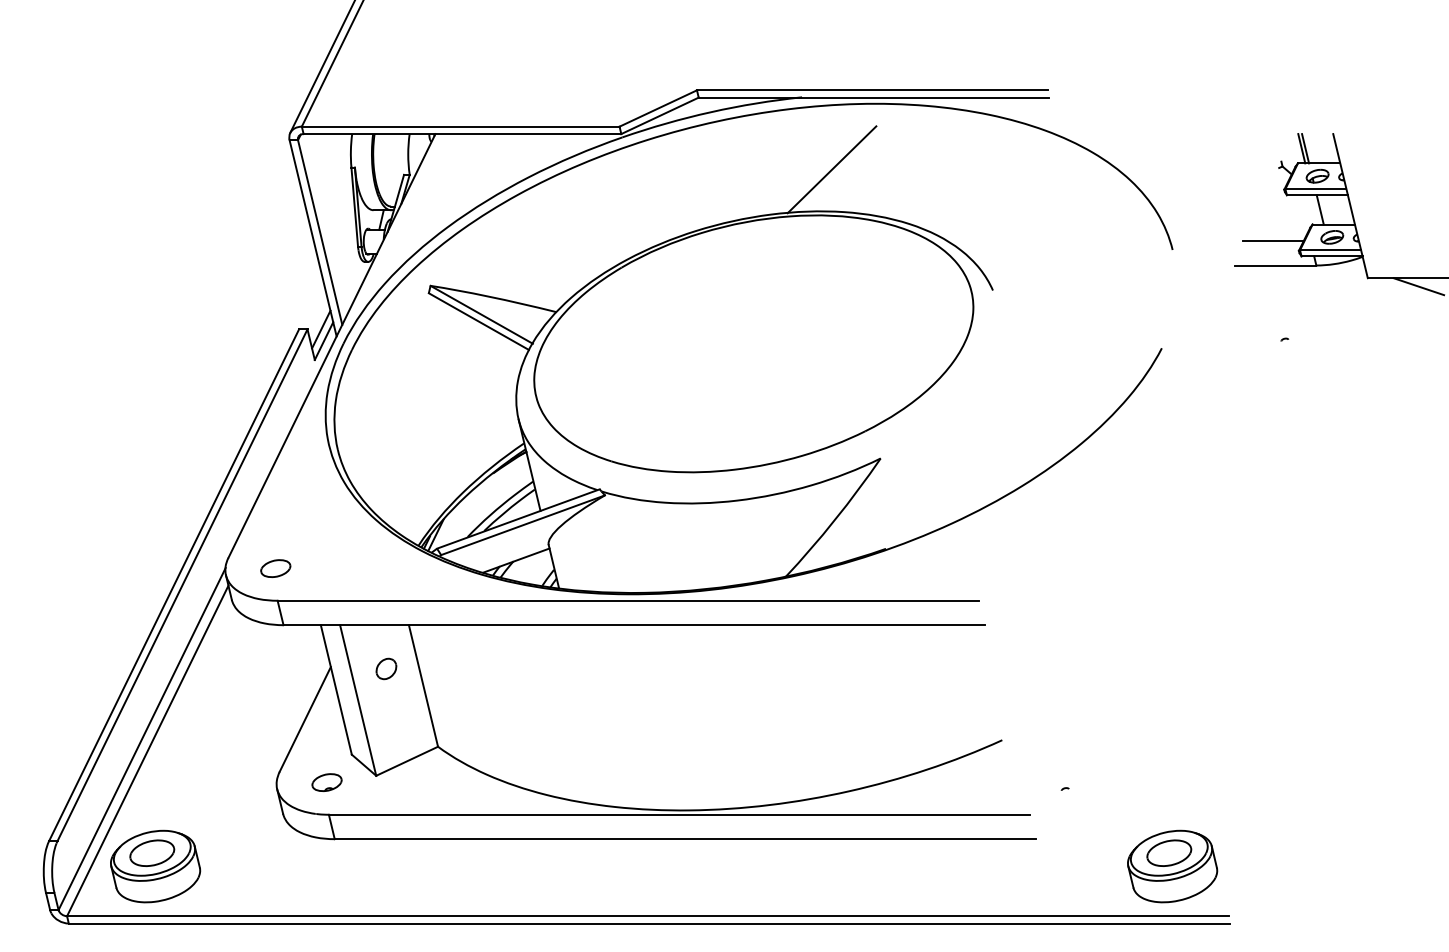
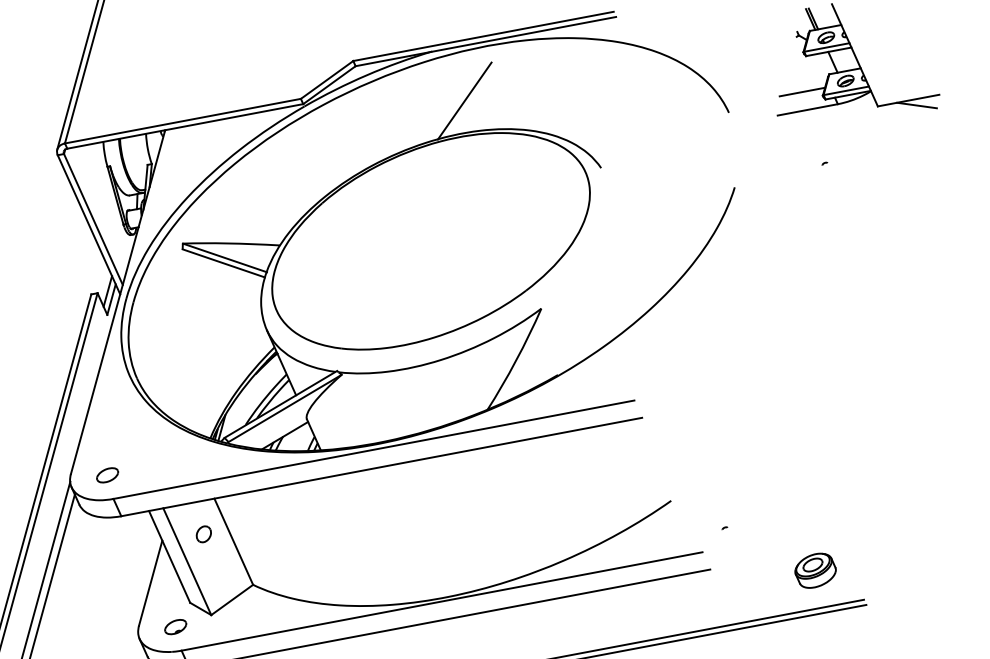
part: (1172, 866) -> (815, 570), size x0.6

